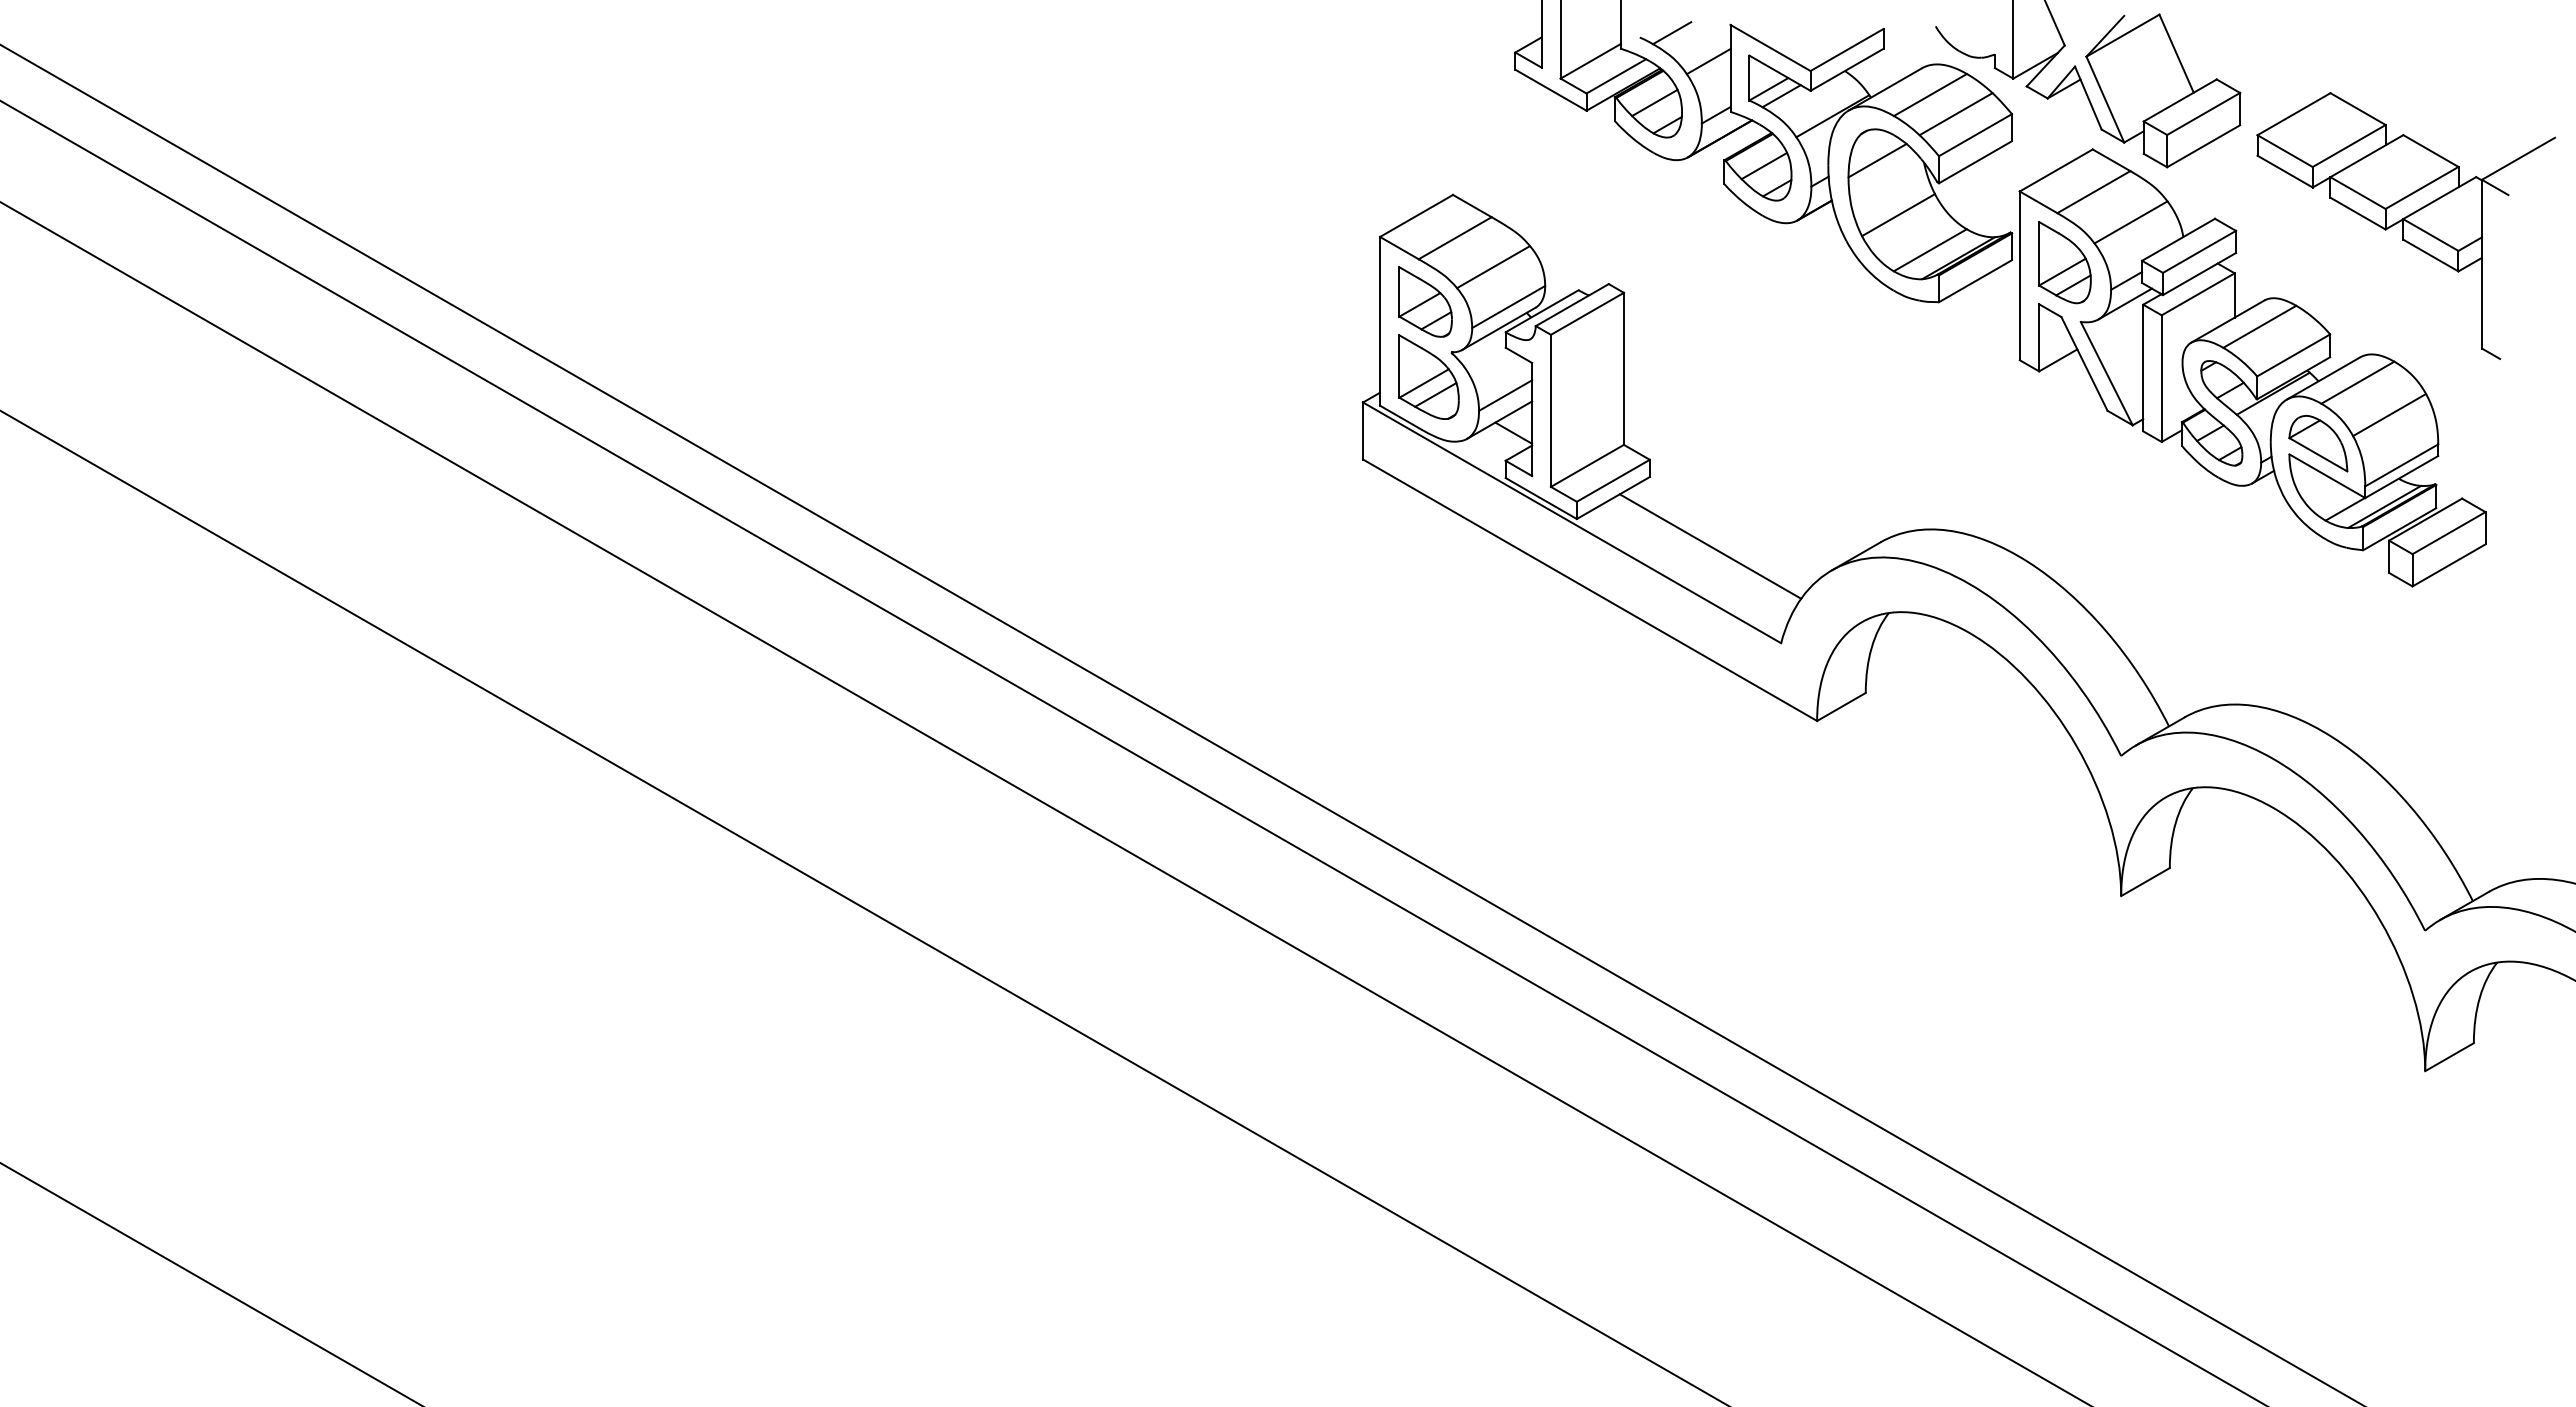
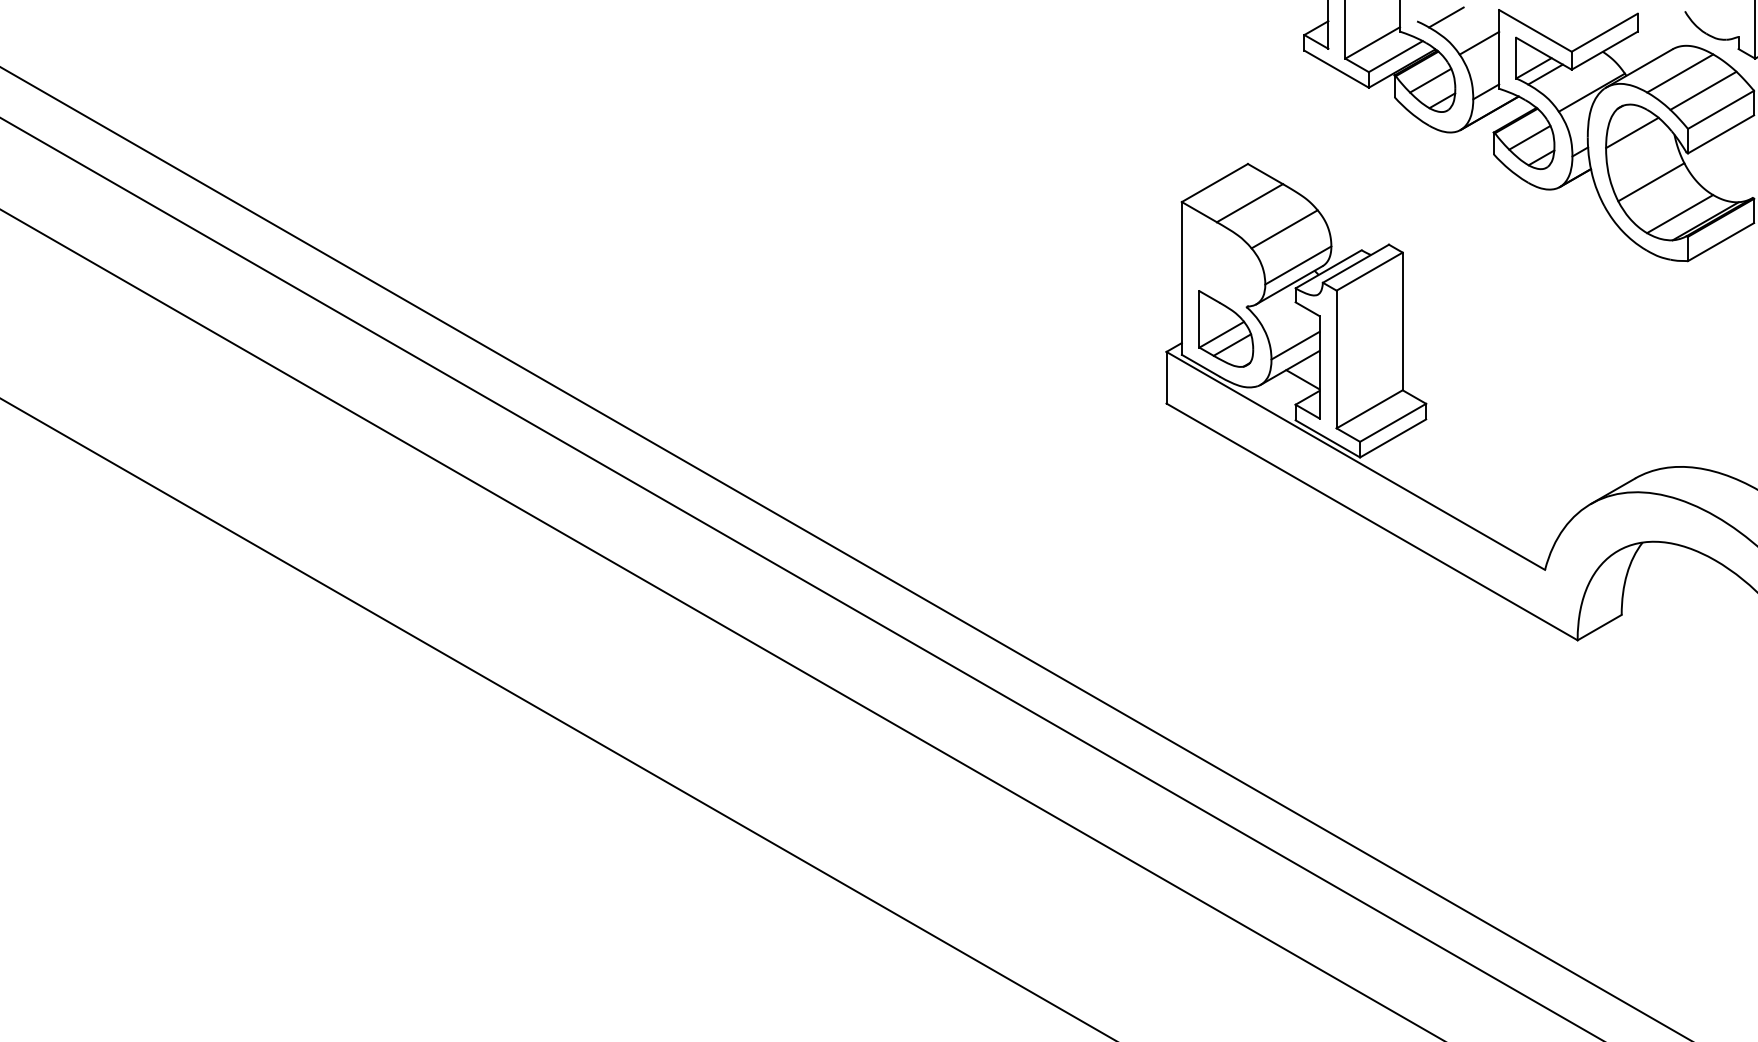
part: (1425, 301) -> (1223, 260), removed
line: (1710, 546) -> (1481, 482), removed

